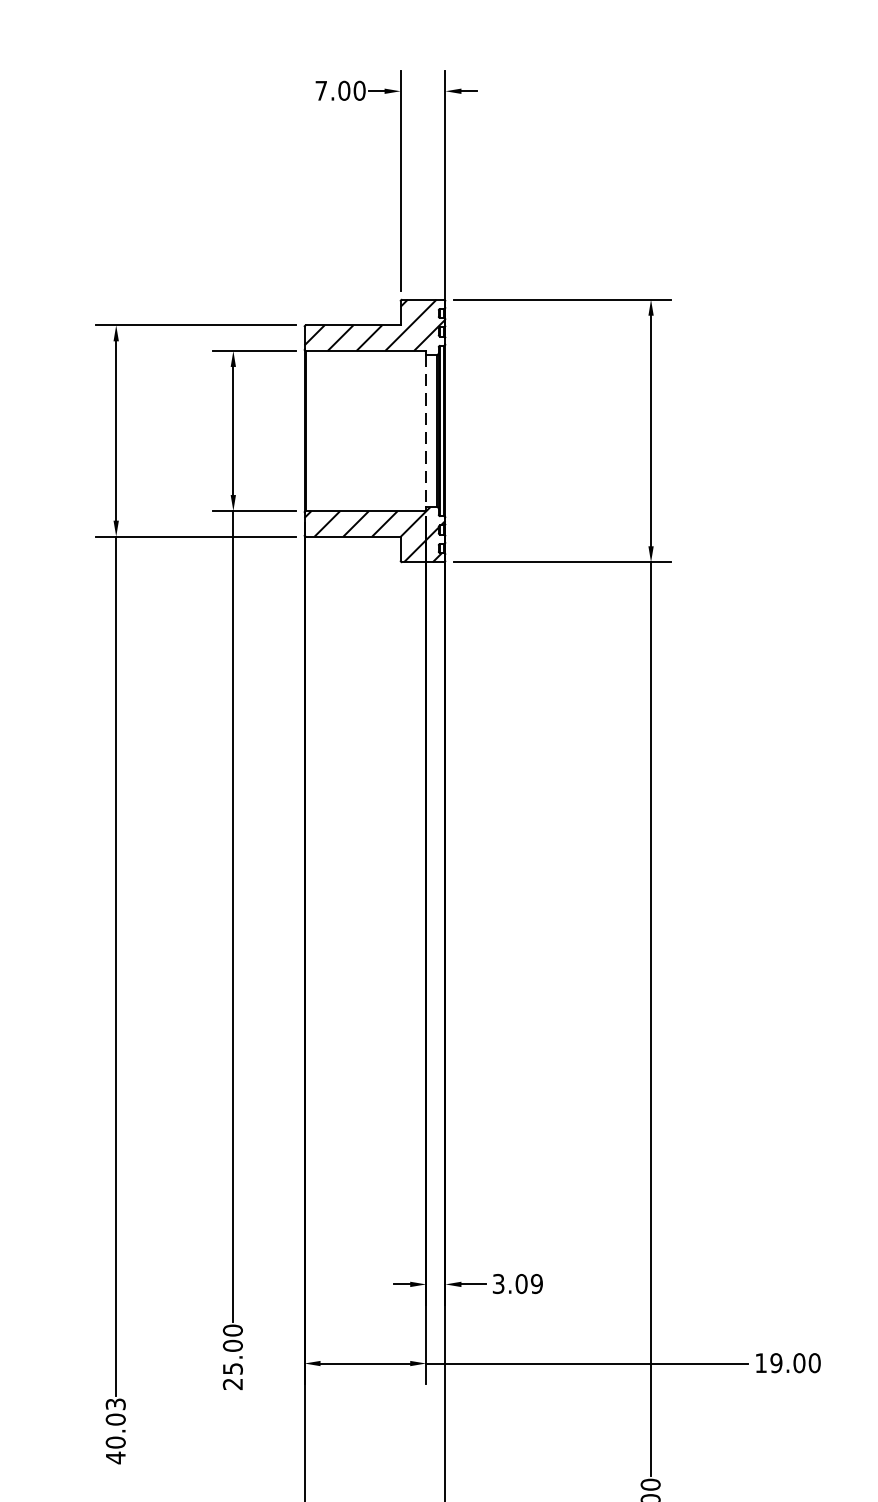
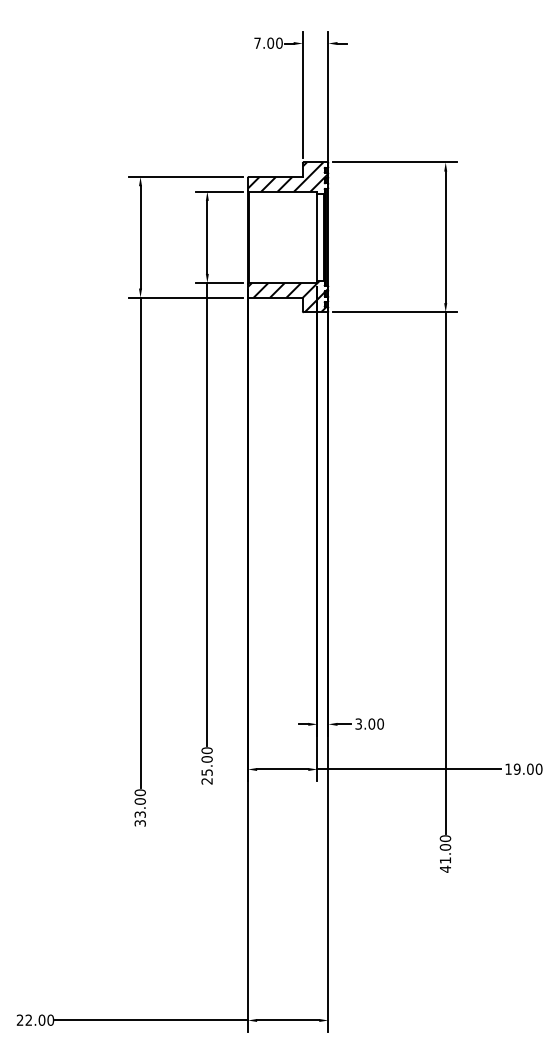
line: (426, 431) -> (317, 237), dashed -> solid
text: (536, 1282) -> (380, 723), 3.09 -> 3.00
text: (114, 1430) -> (139, 807), 40.03 -> 33.00

